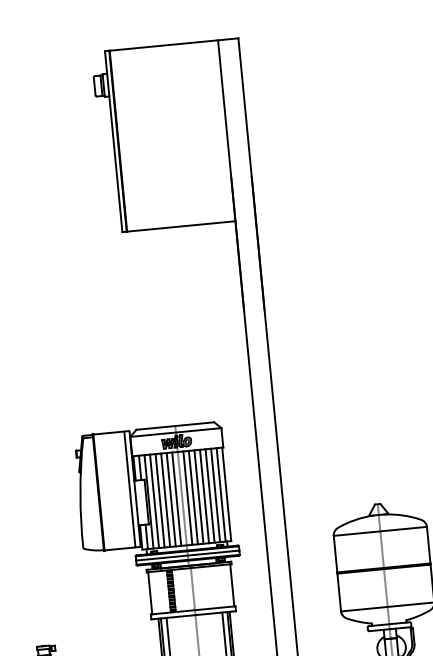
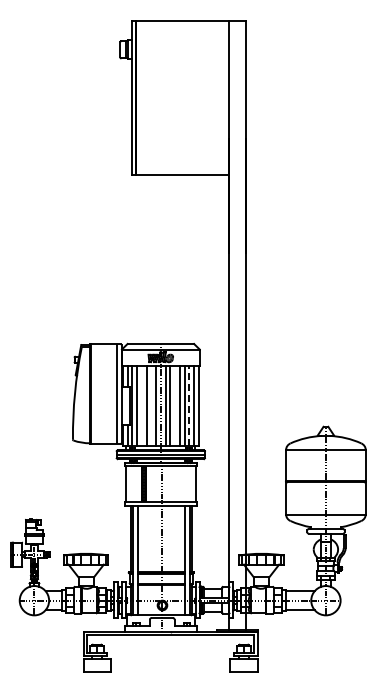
line: (215, 495) -> (189, 406), solid -> dashed
line: (199, 496) -> (175, 405), removed
line: (171, 499) -> (151, 405), removed
line: (159, 500) -> (141, 405), removed

